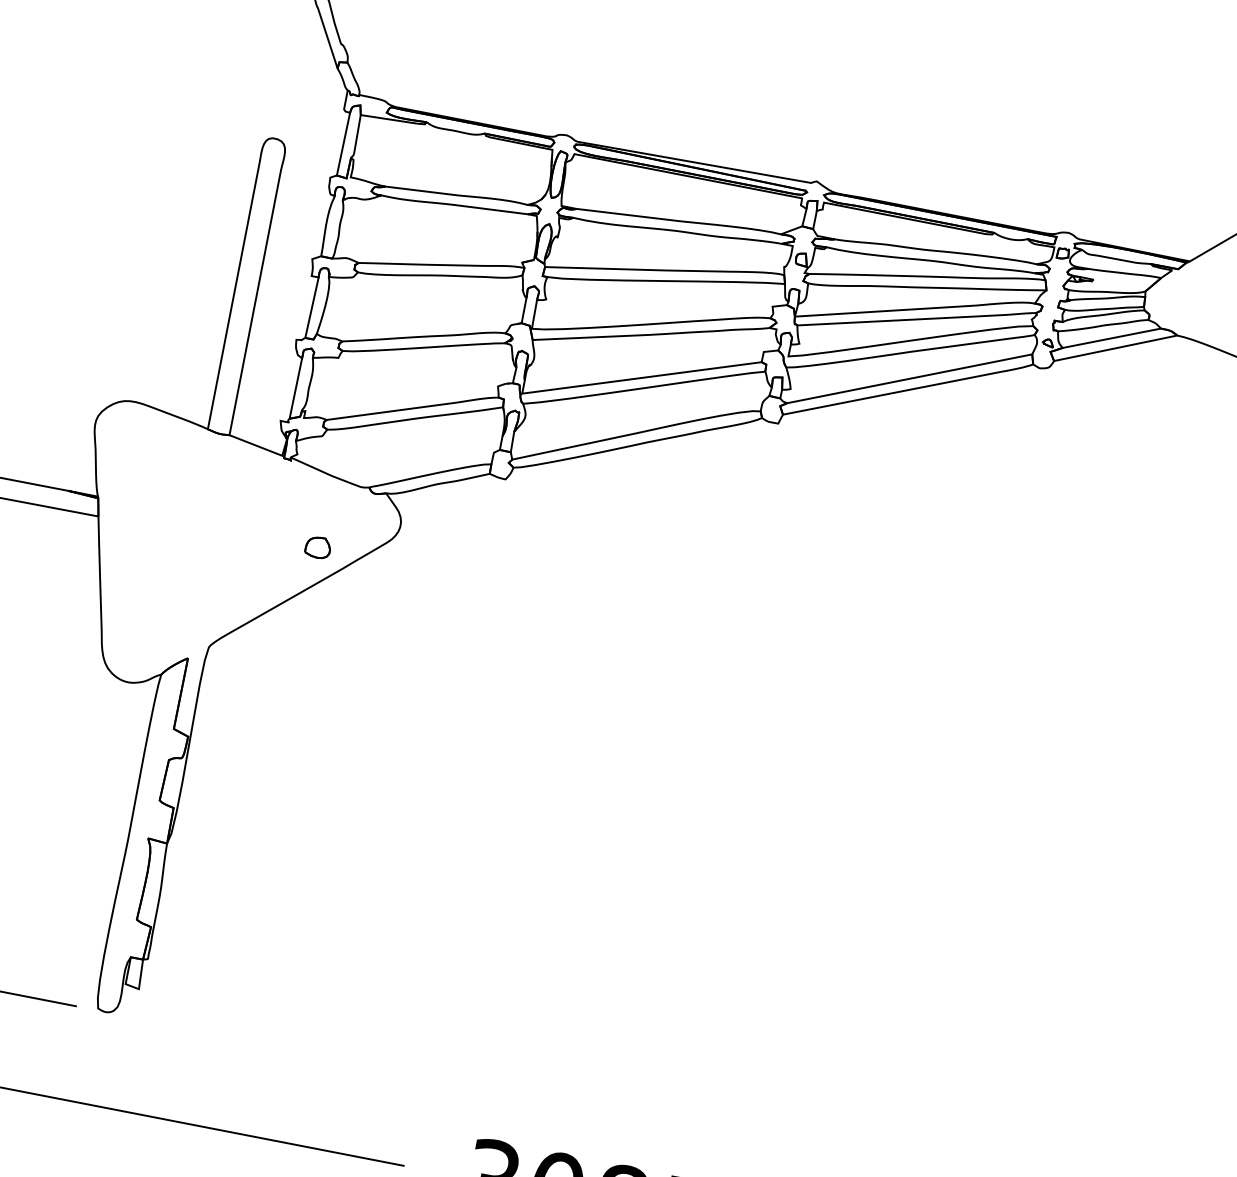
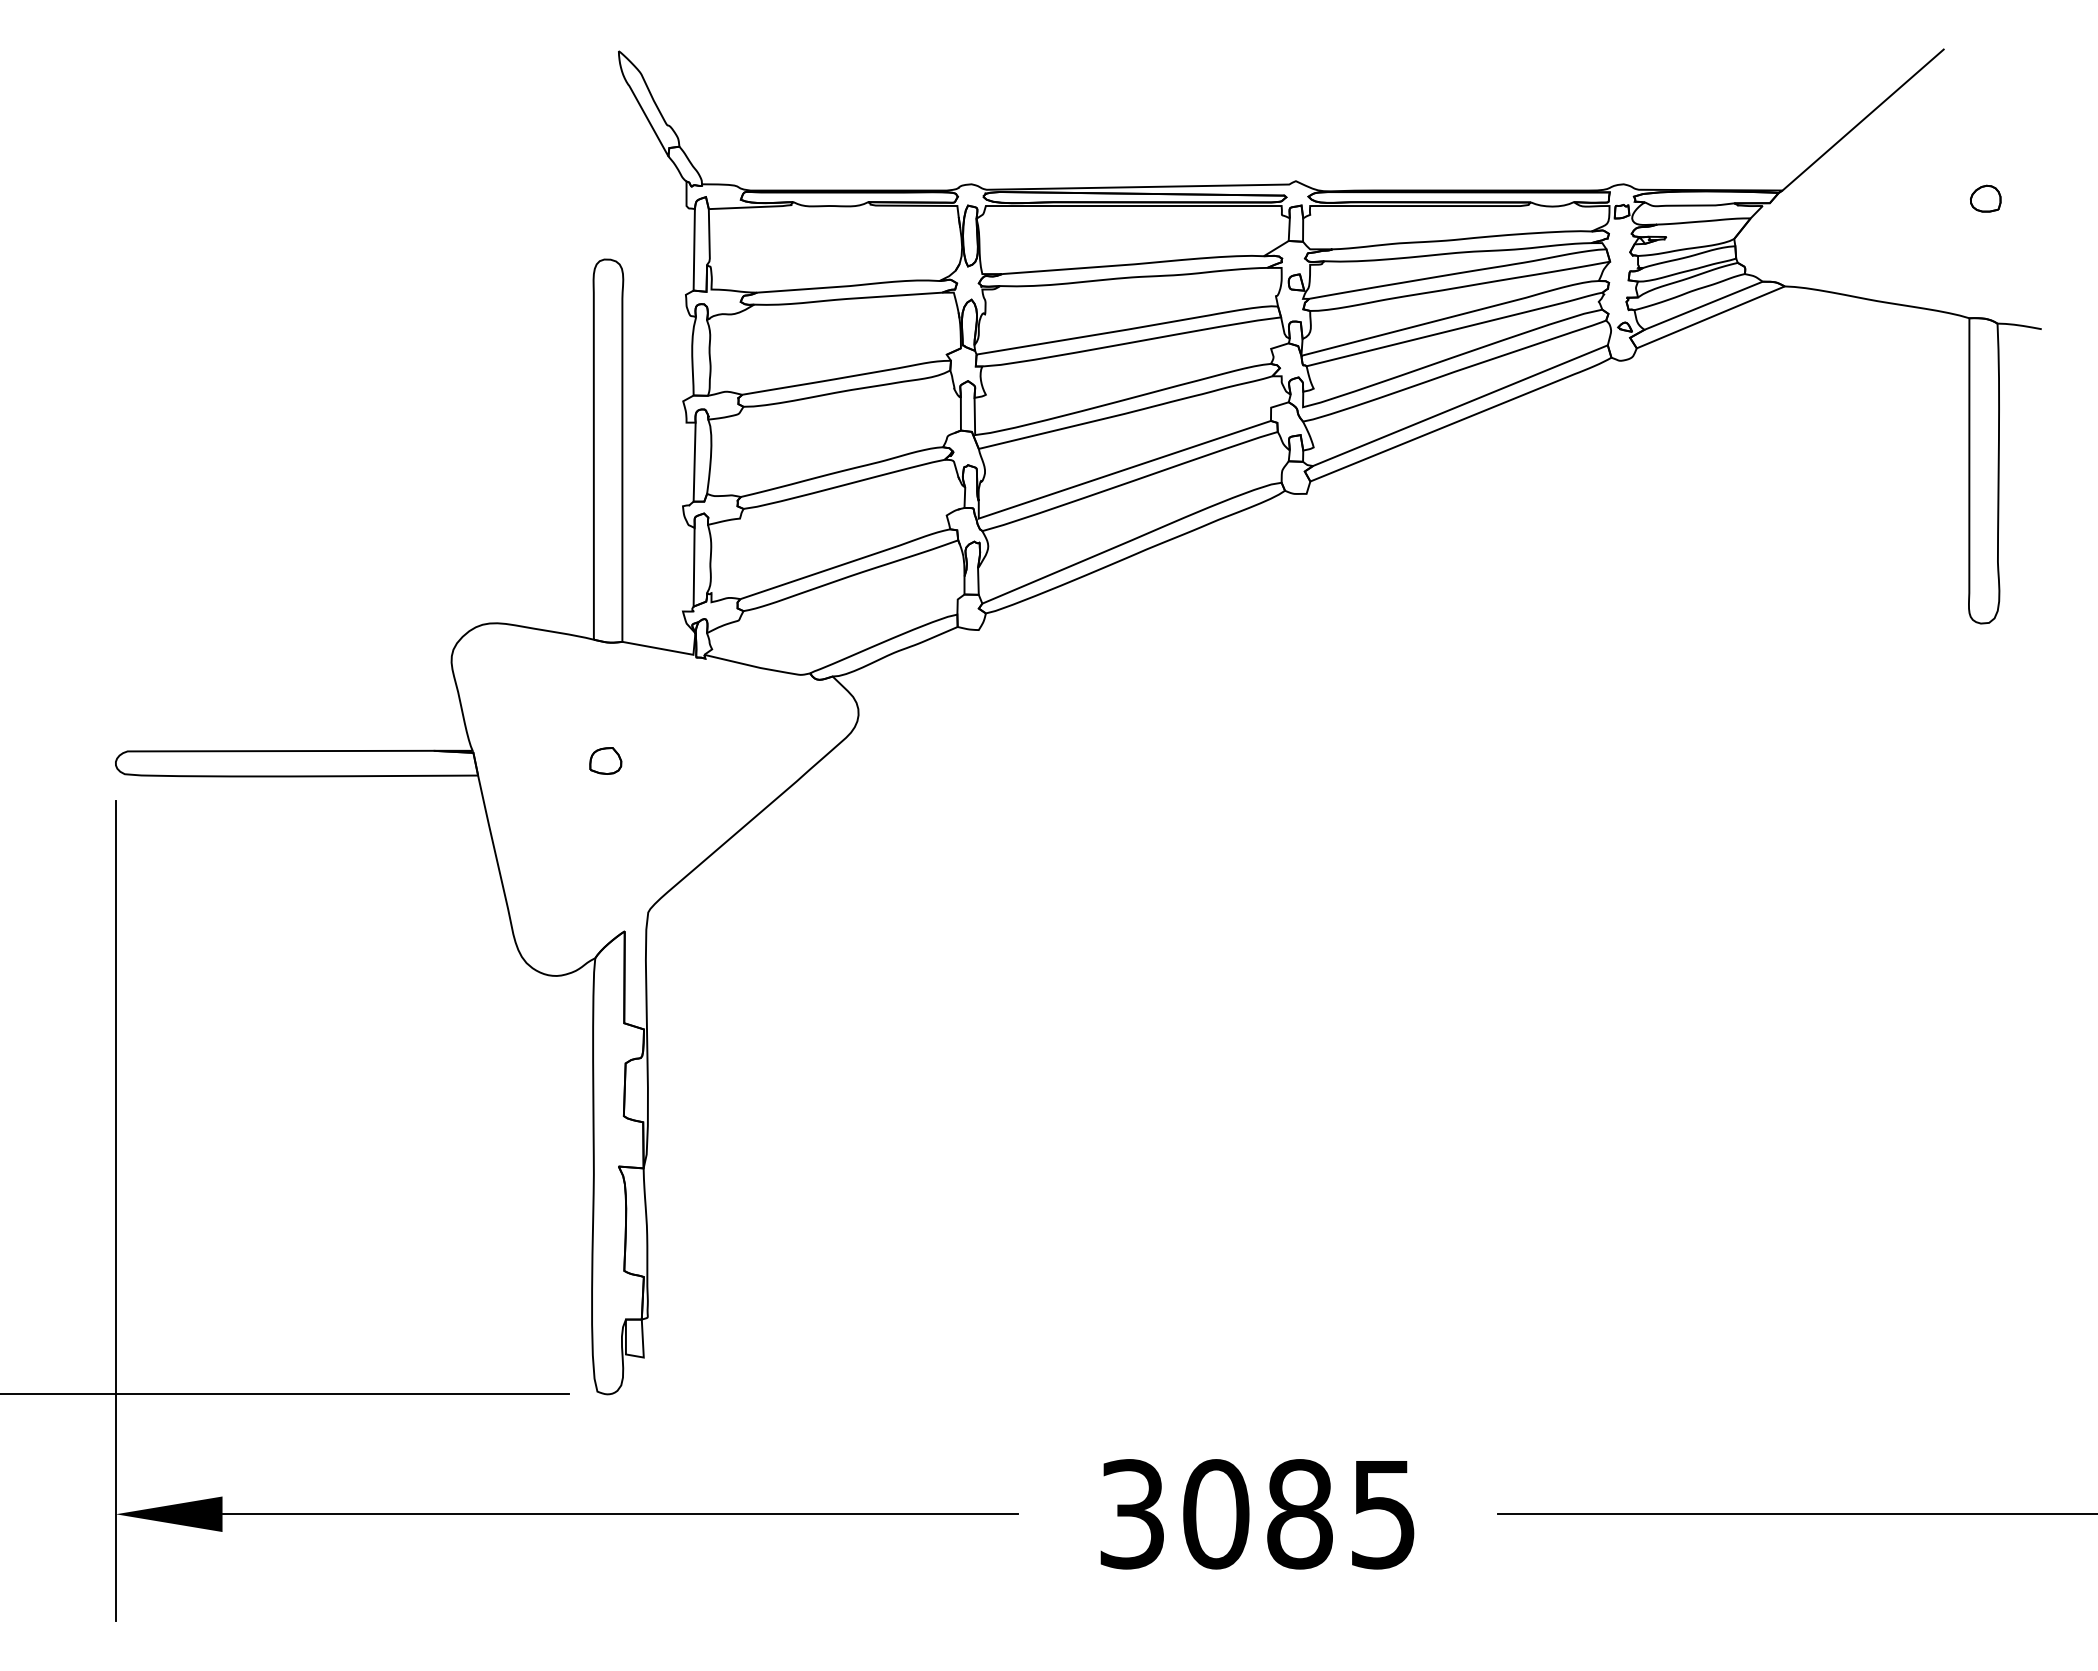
part: (318, 547) -> (605, 760), moved

